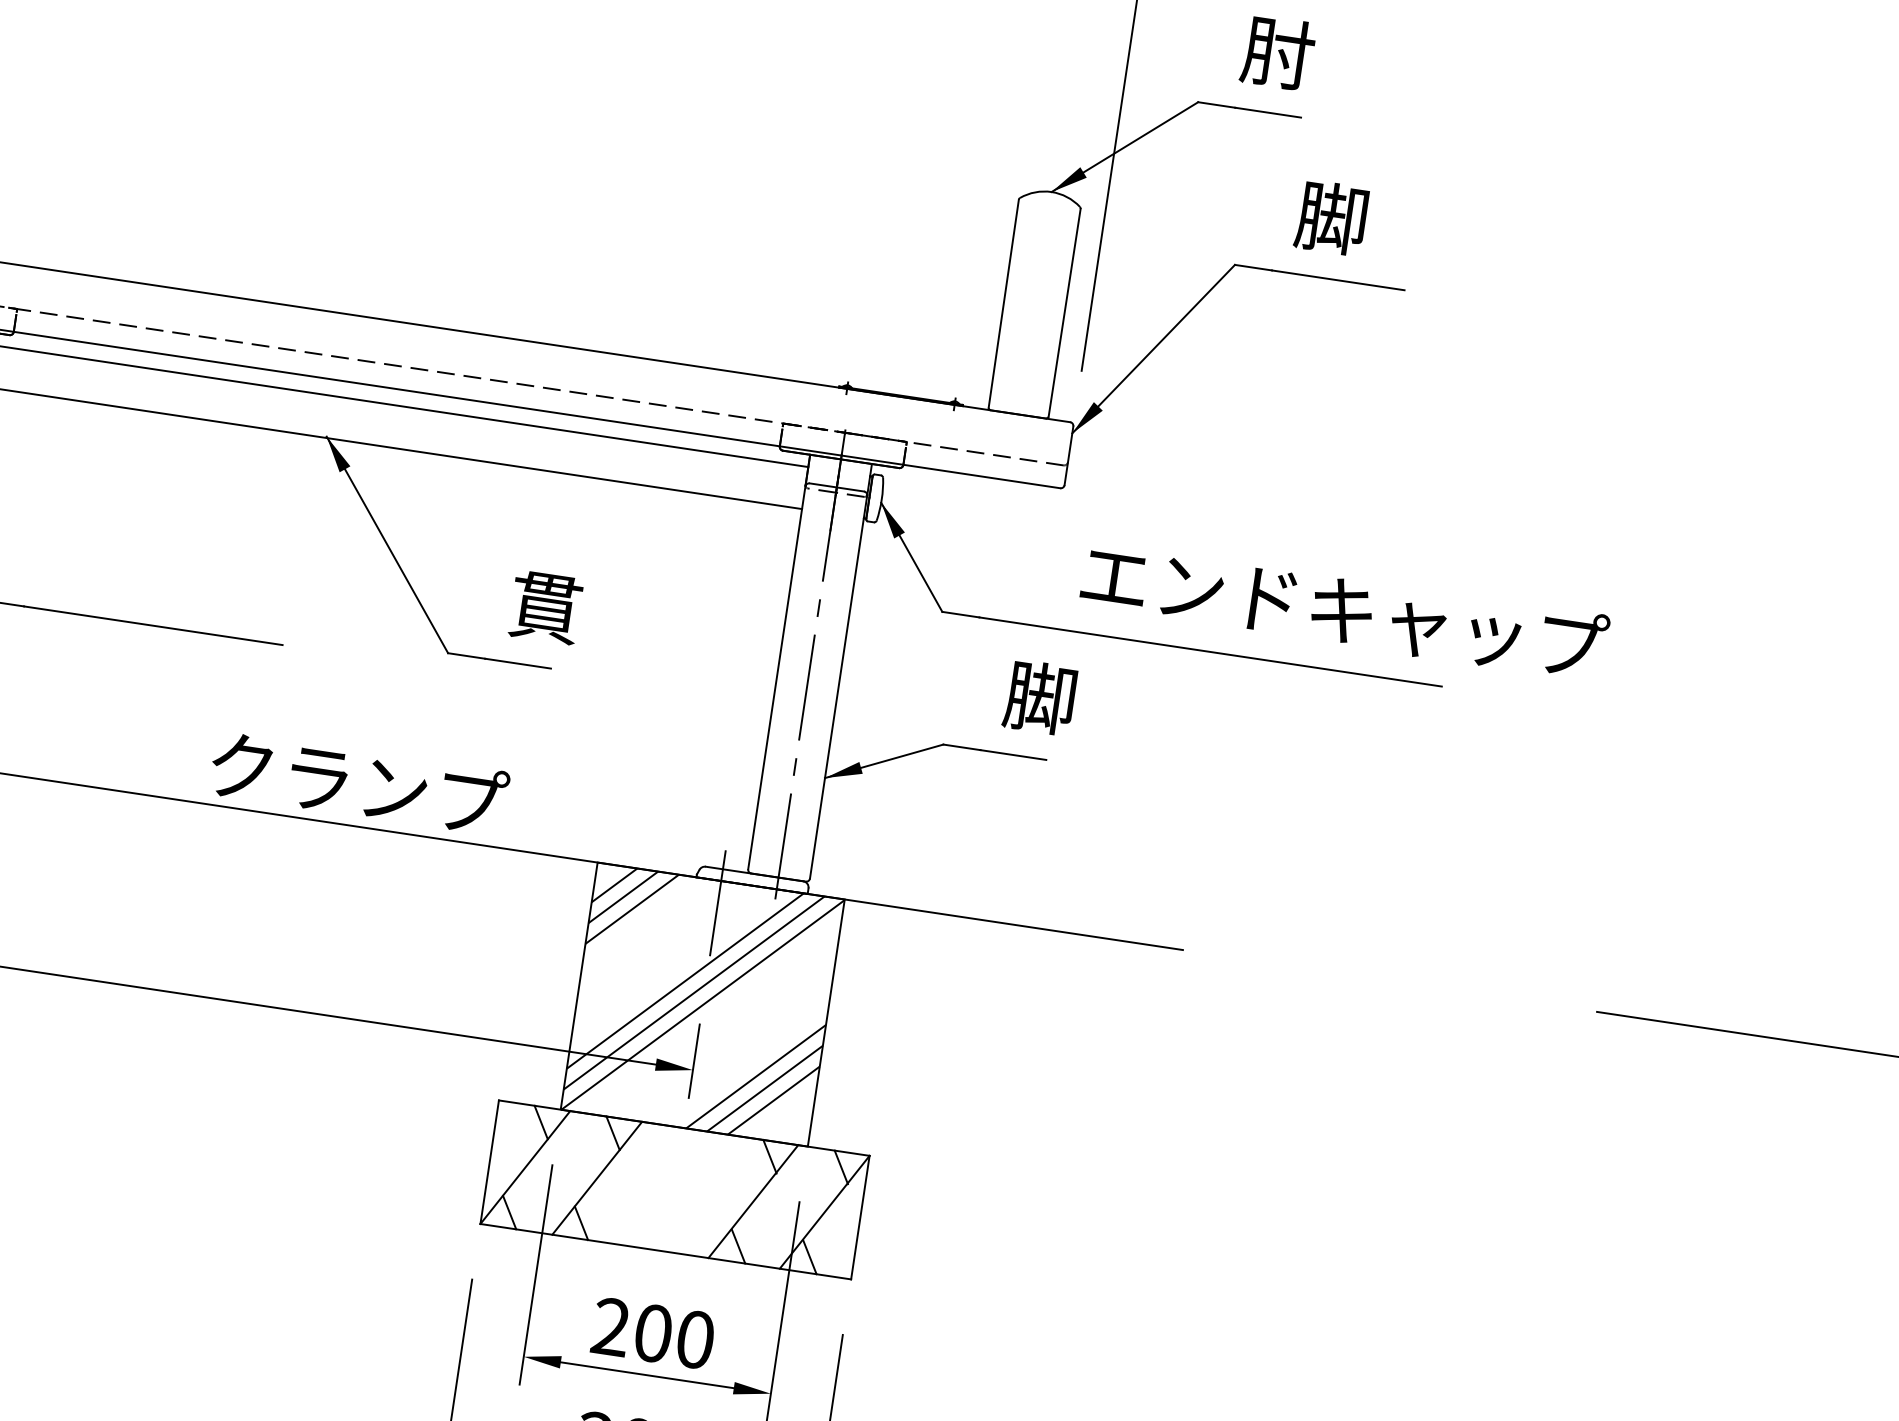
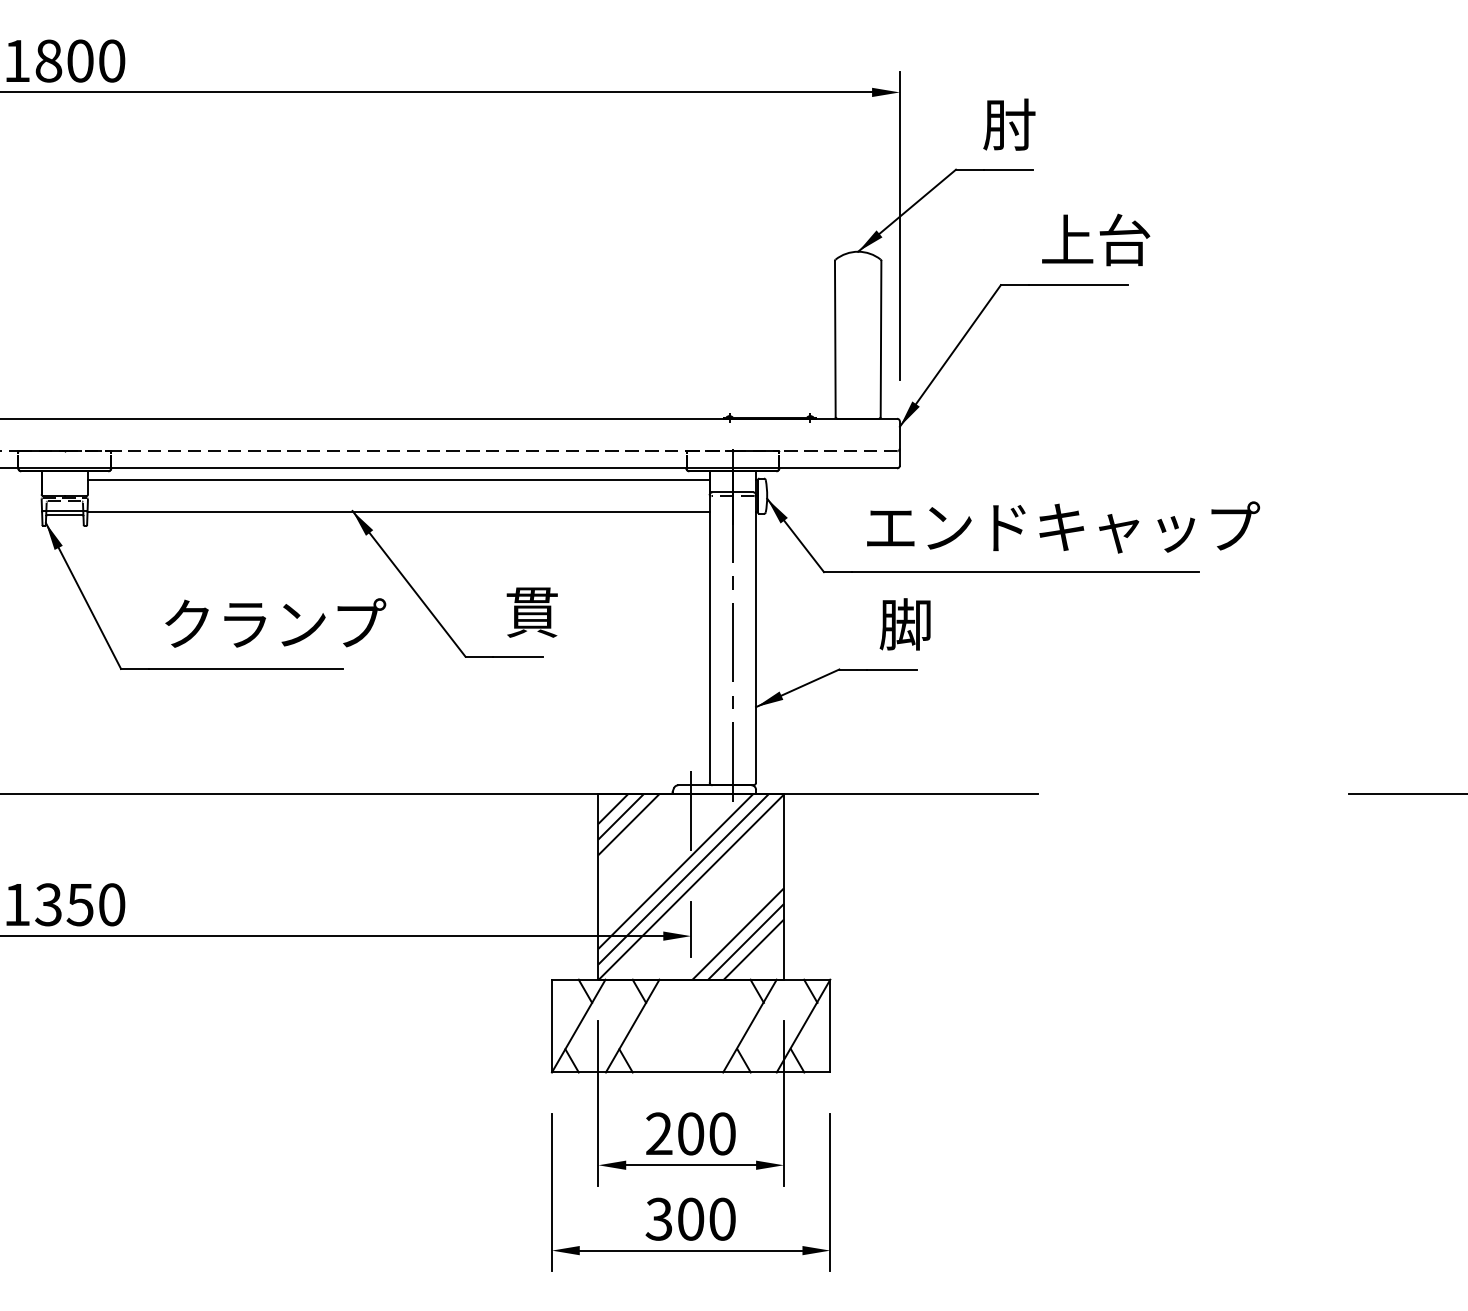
text: (1370, 222) -> (1095, 239), 脚 -> 上台
text: (1344, 611) -> (1063, 527), moved
text: (359, 782) -> (275, 622), moved

